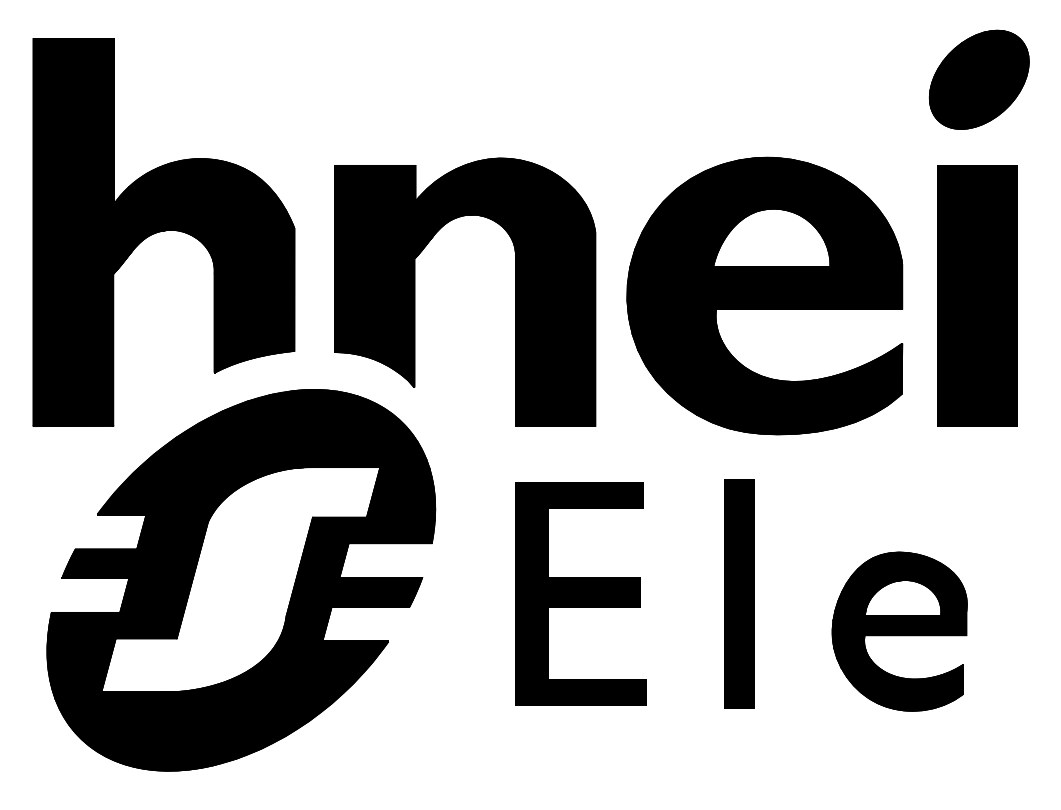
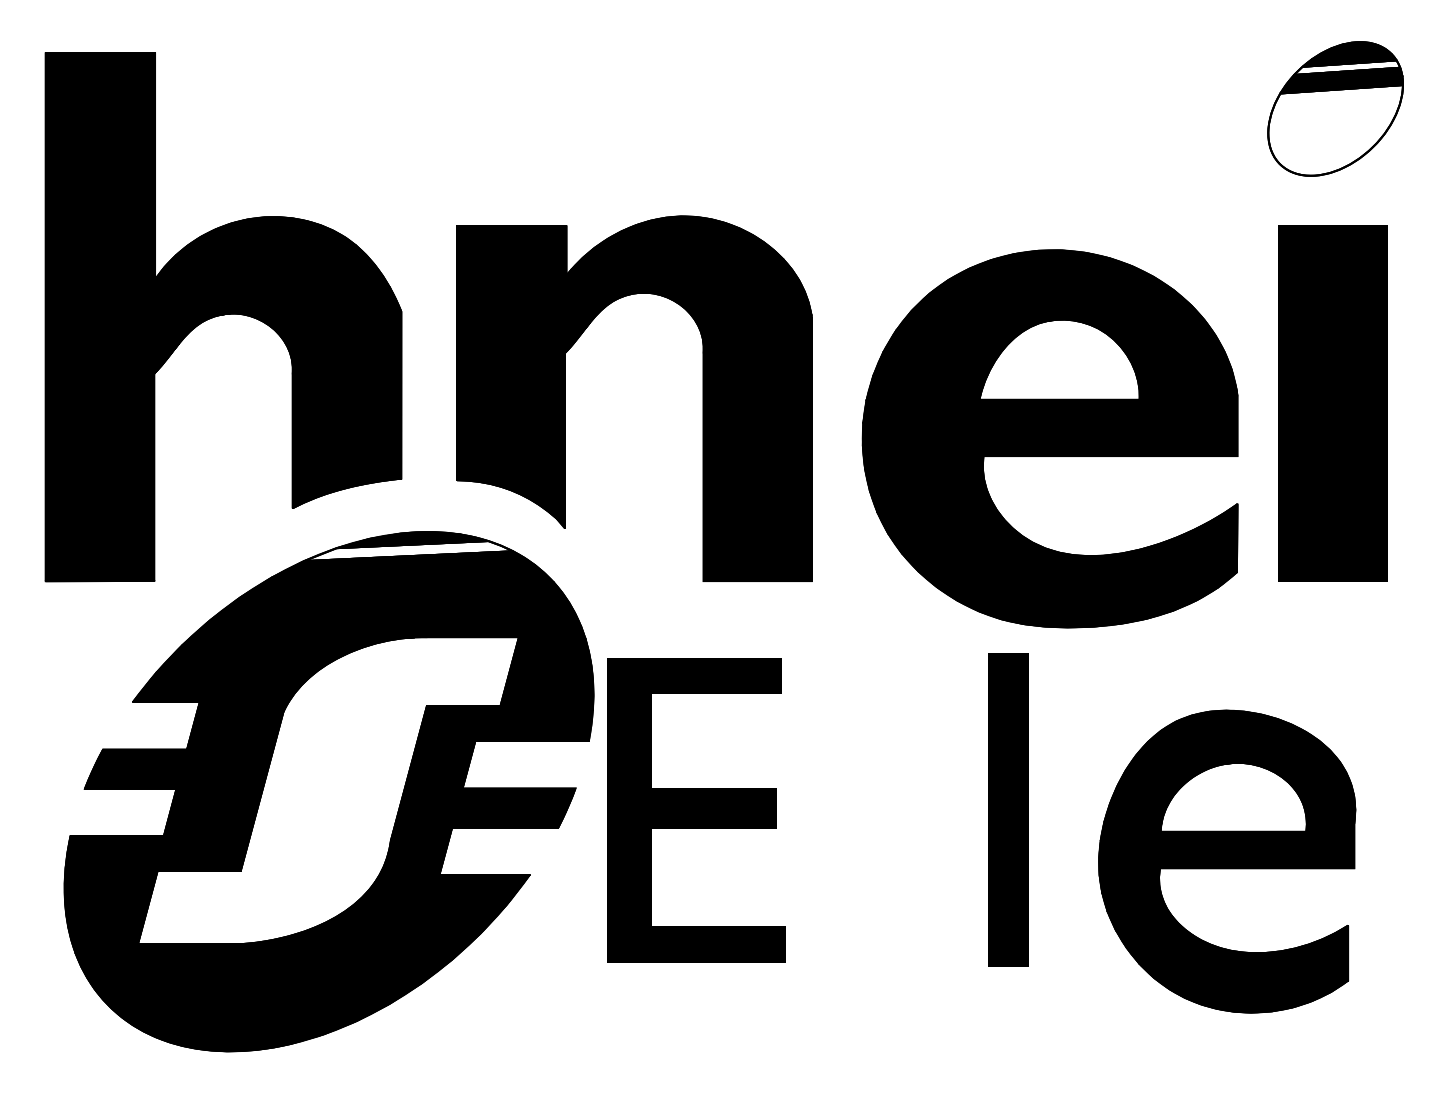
fill: (987, 49) -> (1347, 67), removed
fill: (979, 95) -> (1335, 130), removed
part: (764, 295) -> (1049, 438), moved
fill: (299, 404) -> (408, 551), removed
part: (581, 594) -> (696, 810), moved
part: (899, 631) -> (1226, 861), size x1.4

